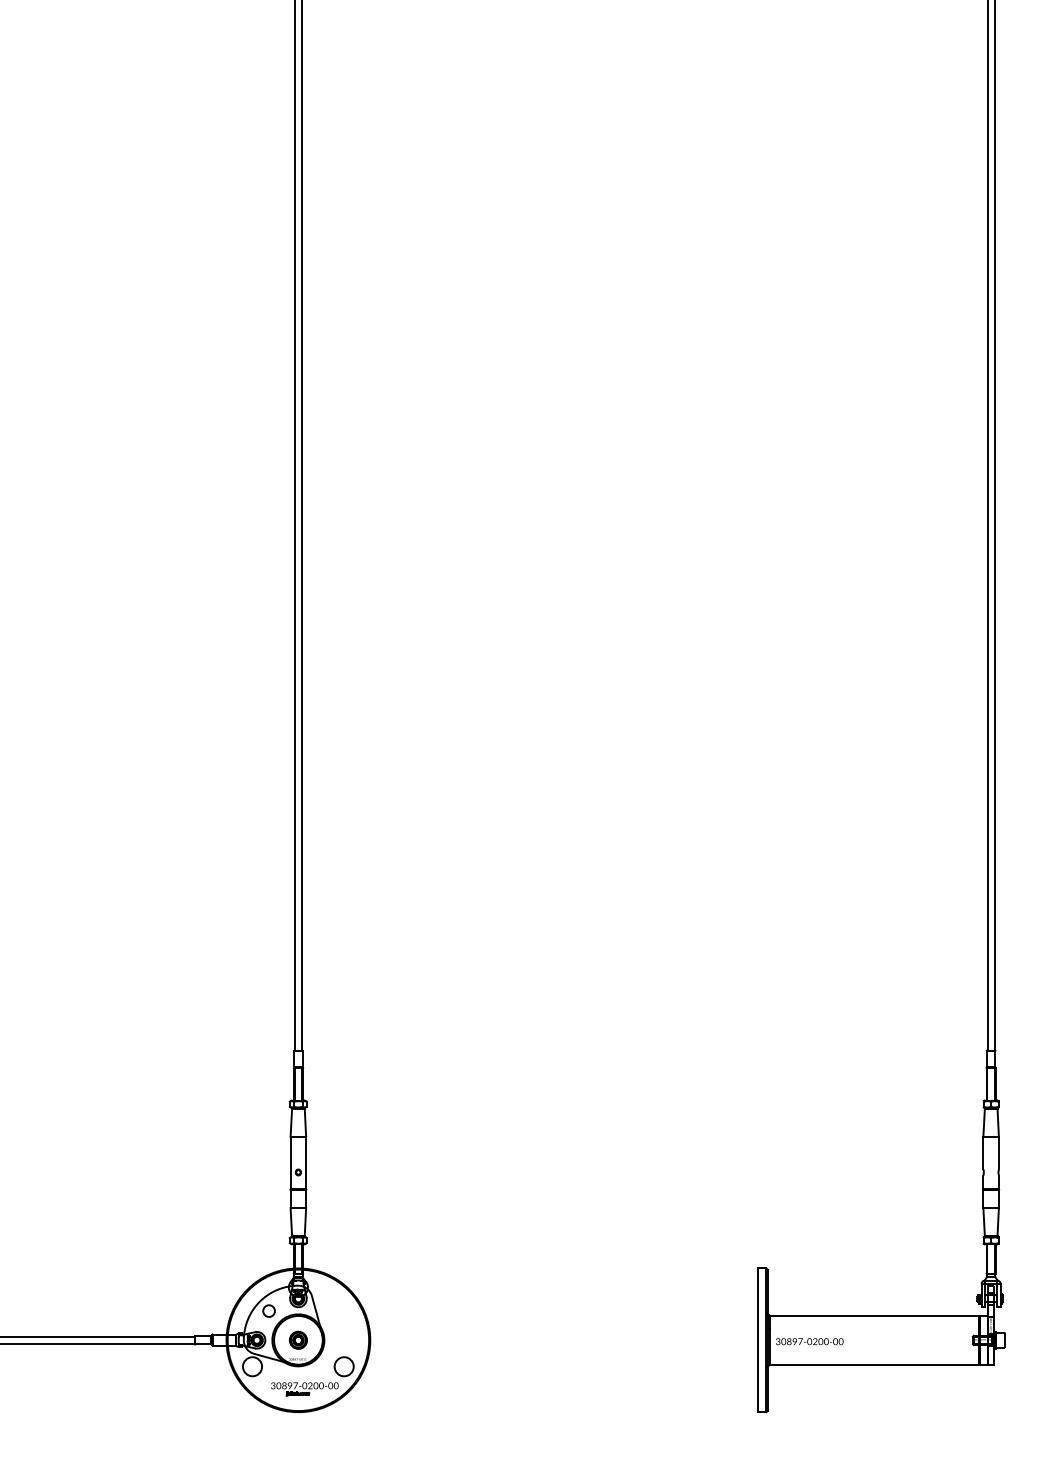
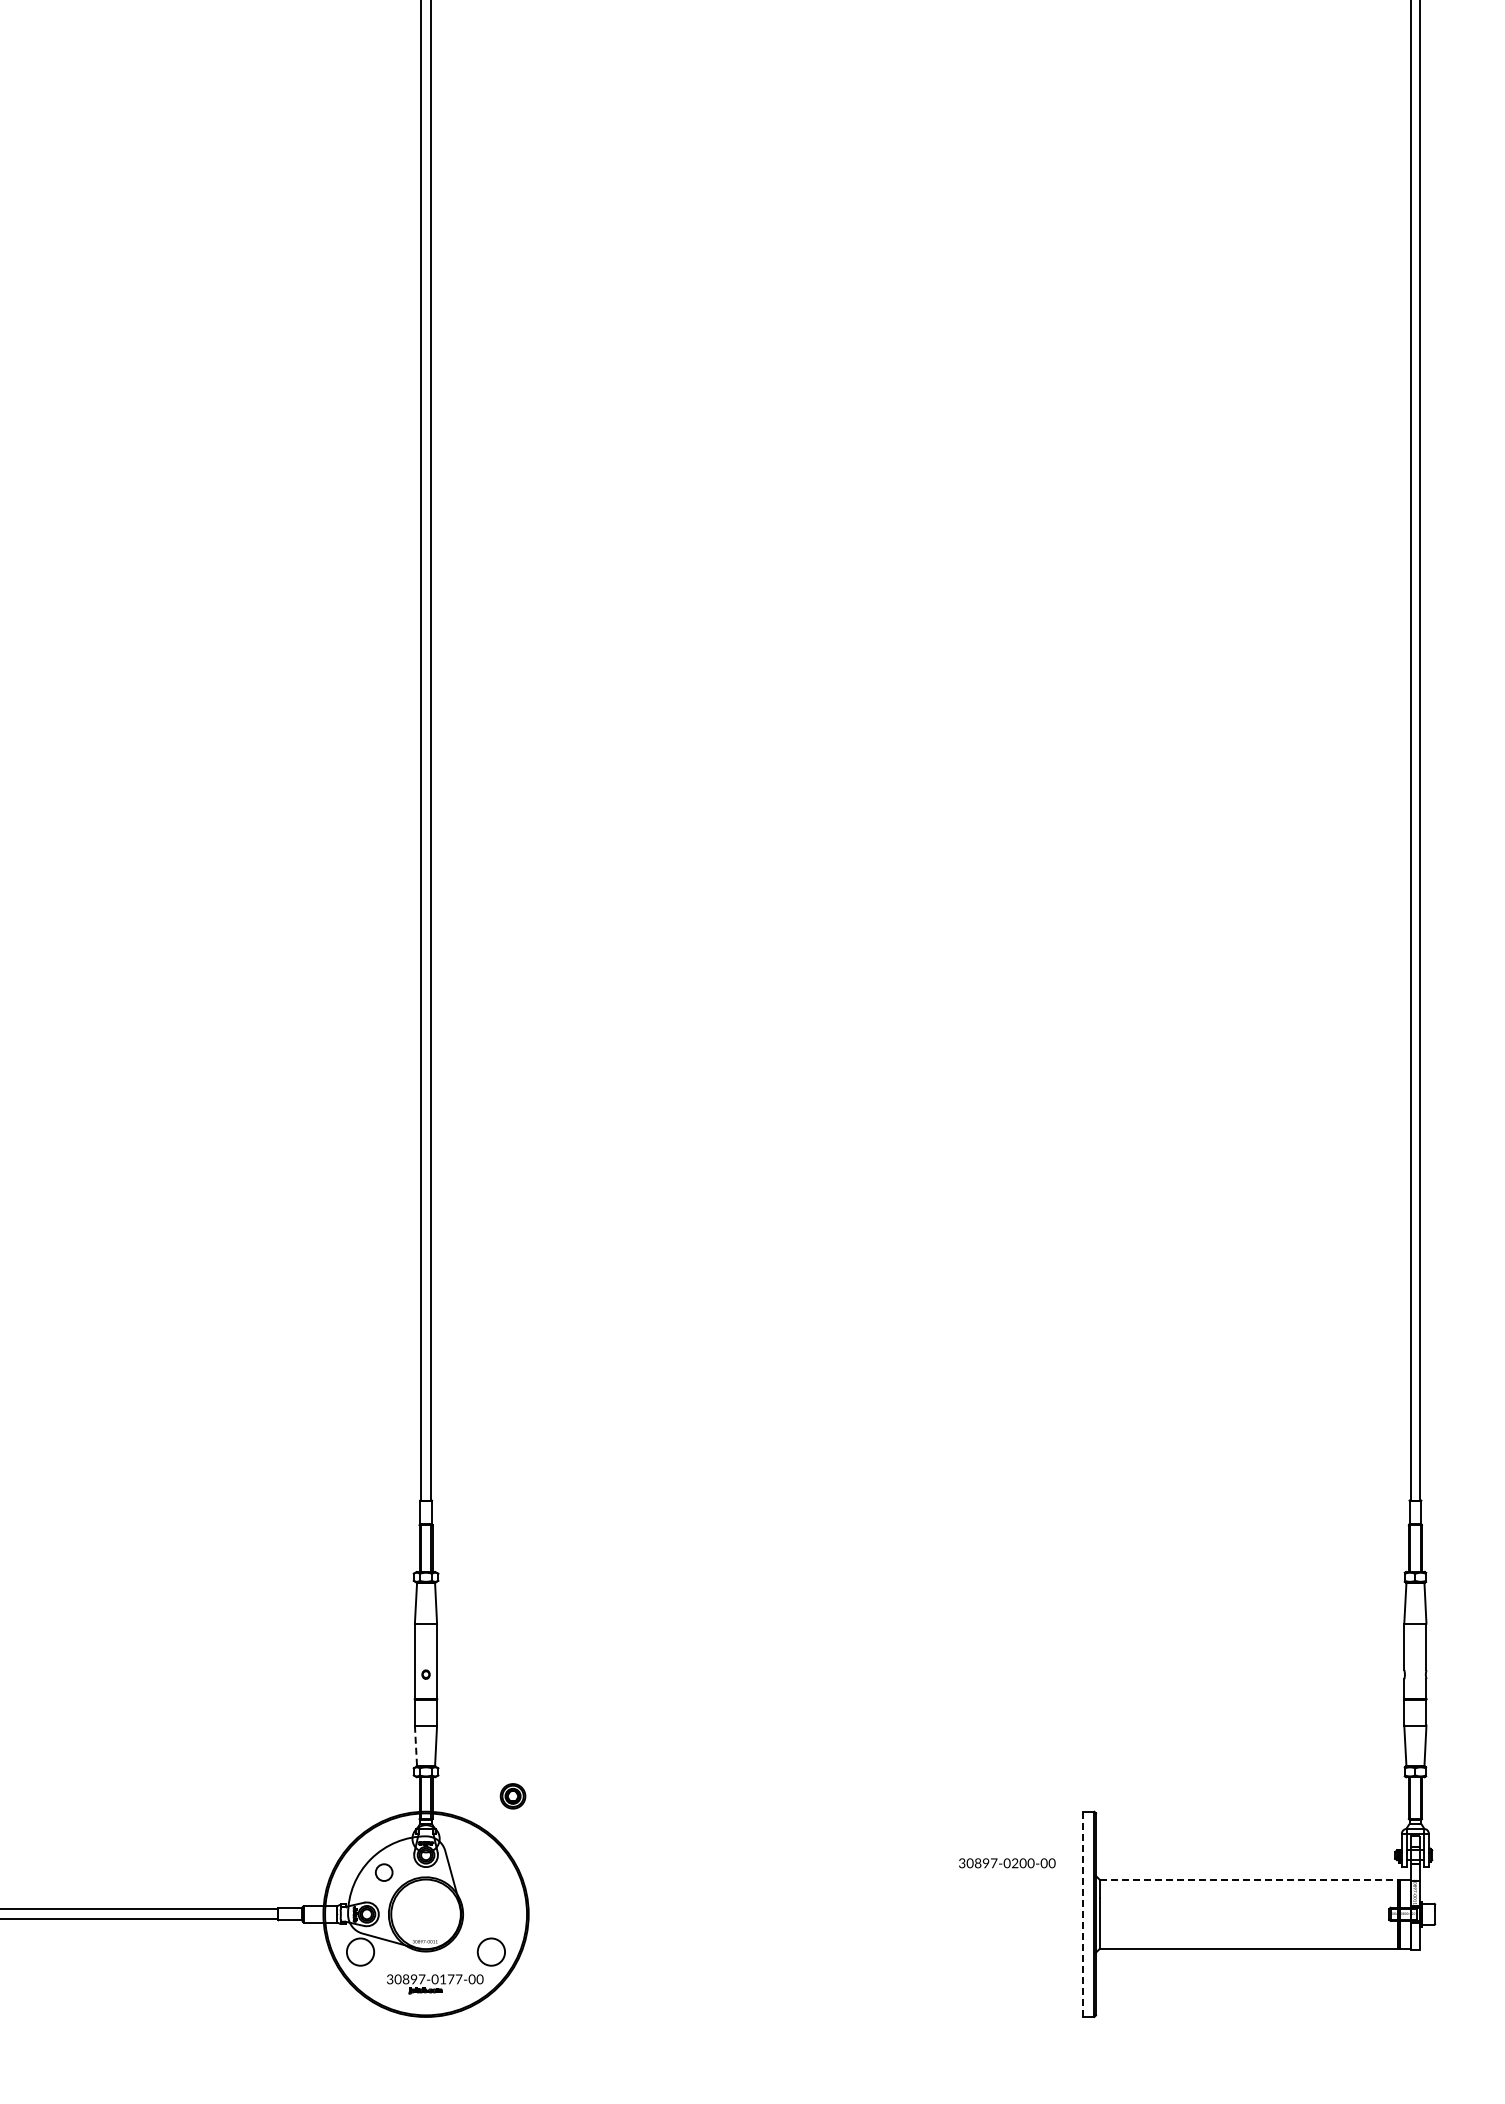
line: (291, 1222) -> (415, 1745), solid -> dashed
line: (874, 1315) -> (1249, 1879), solid -> dashed
part: (298, 1340) -> (512, 1796), moved
line: (758, 1340) -> (1082, 1914), solid -> dashed
text: (809, 1341) -> (1007, 1863), moved
text: (315, 1385) -> (450, 1979), 30897-0200-00 -> 30897-0177-00

